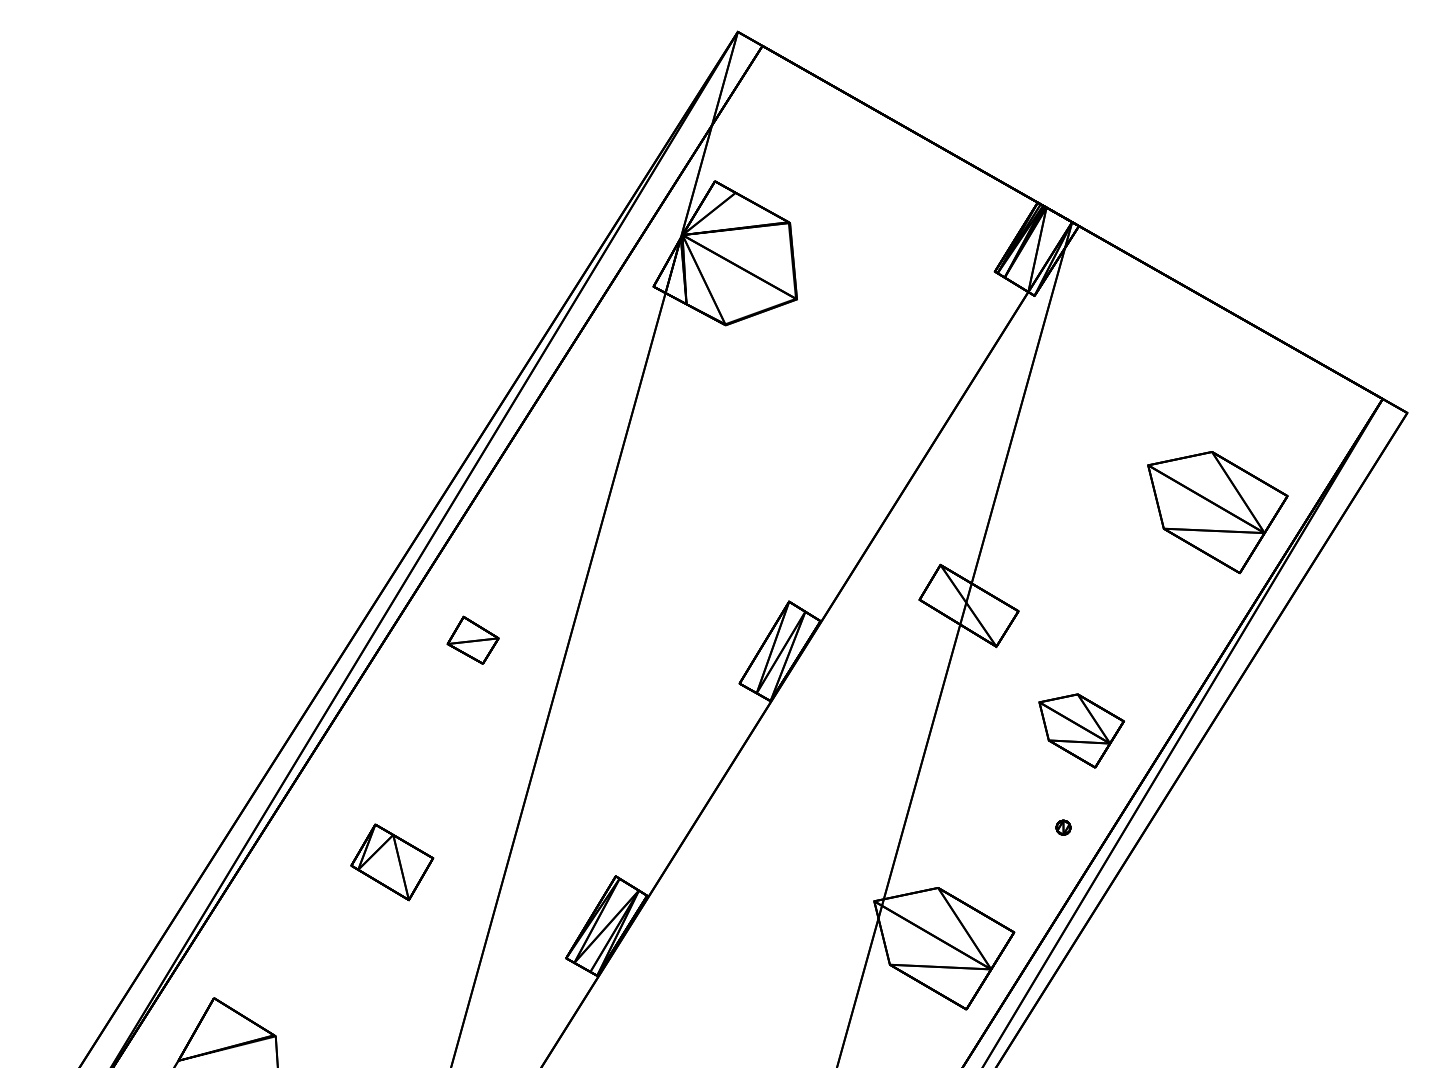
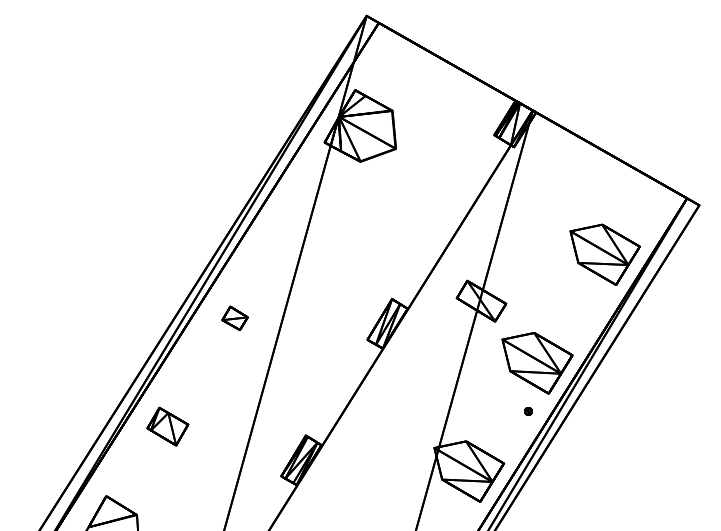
part: (1081, 731) -> (537, 363), size x1.67
part: (391, 861) -> (167, 426), moved

